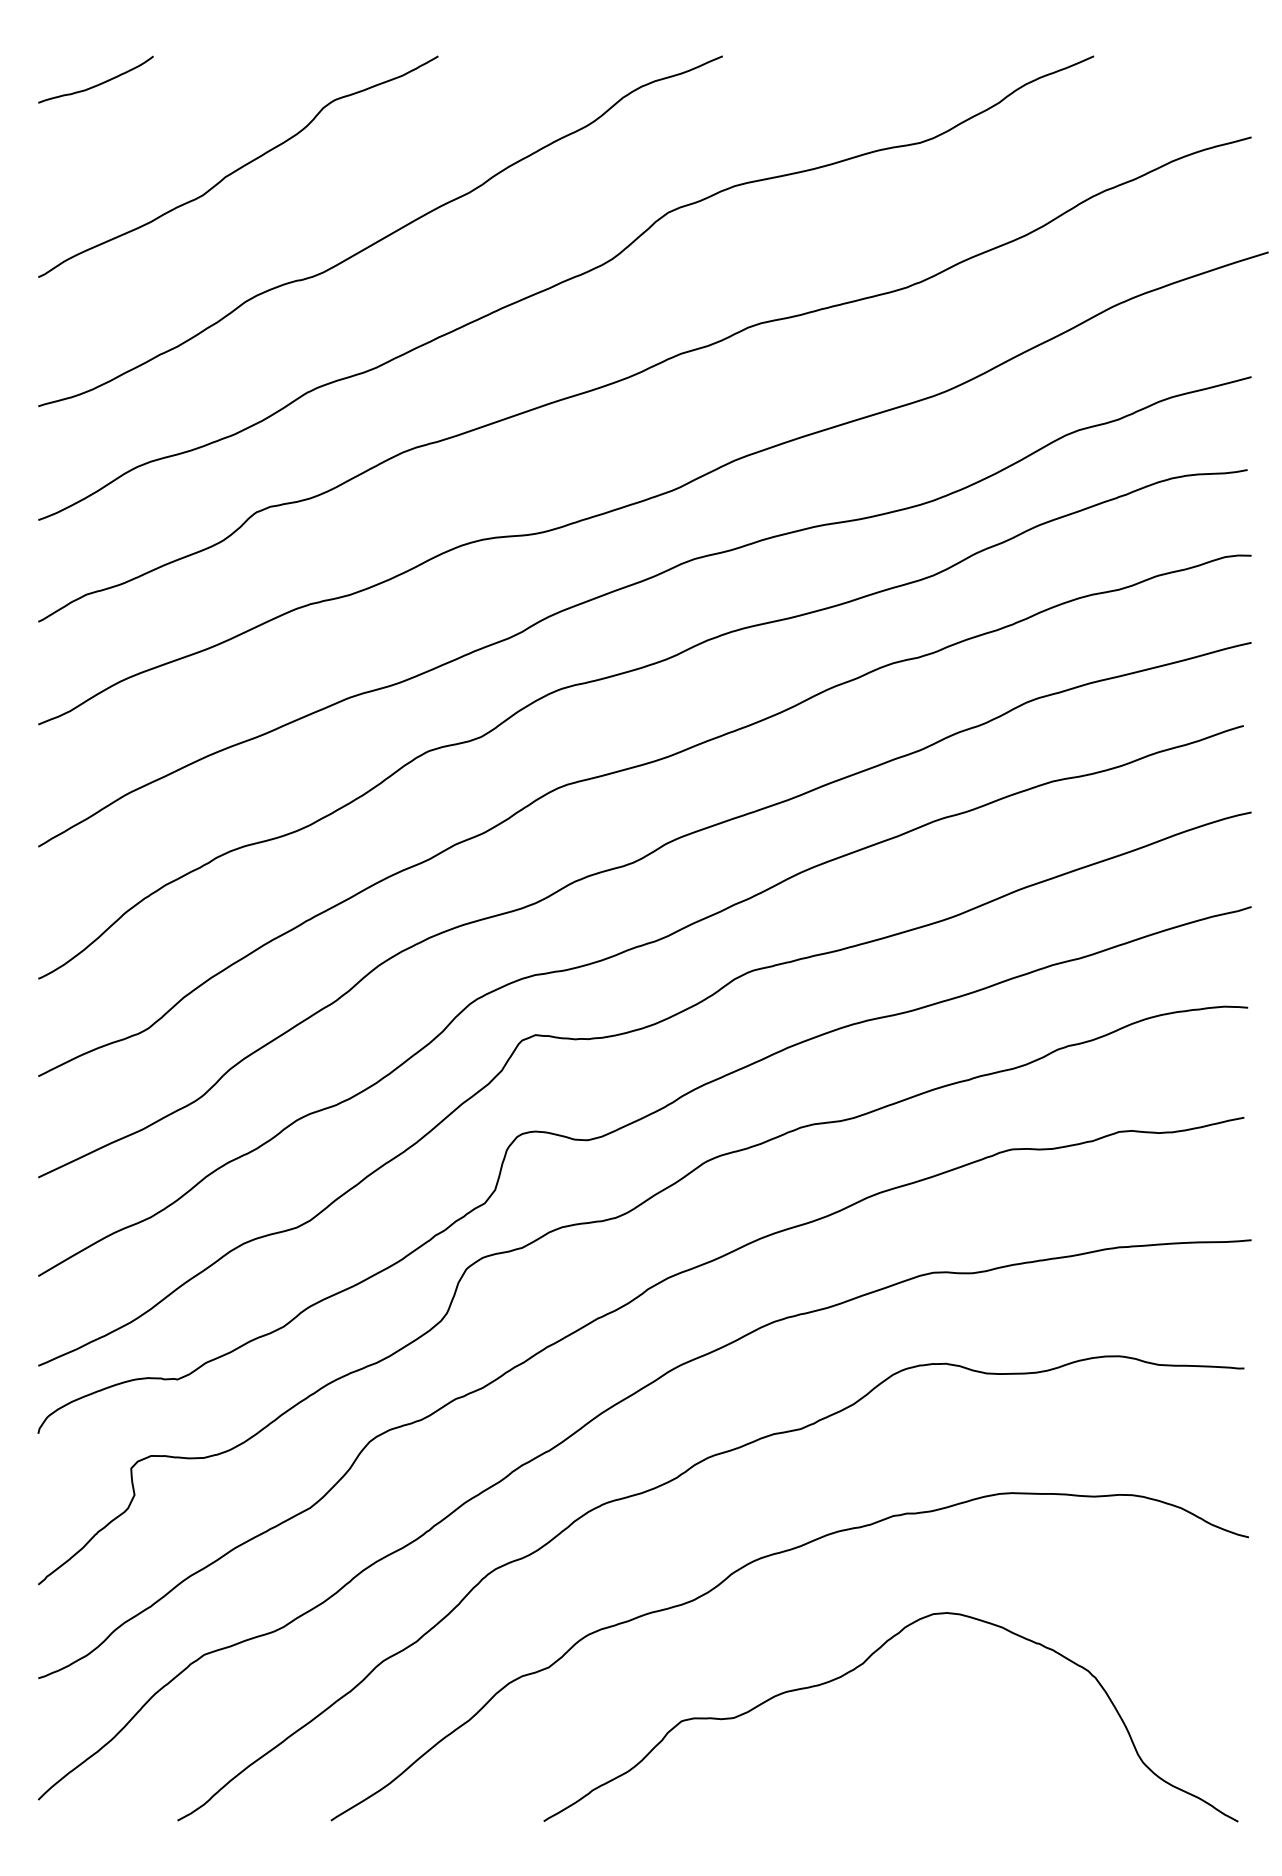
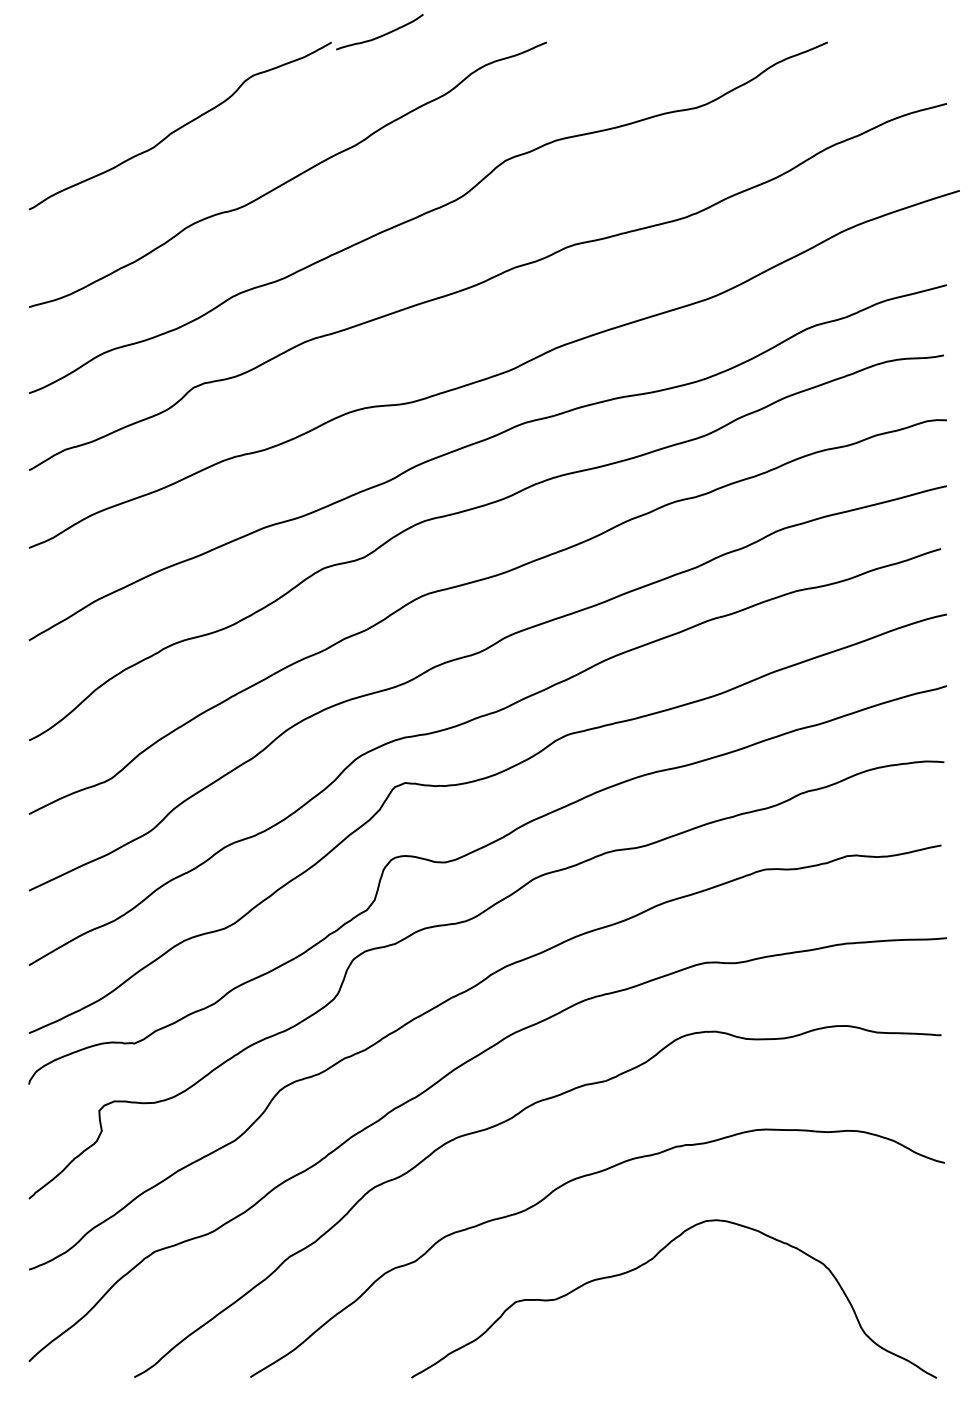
curve: (96, 84) -> (380, 35), moved

